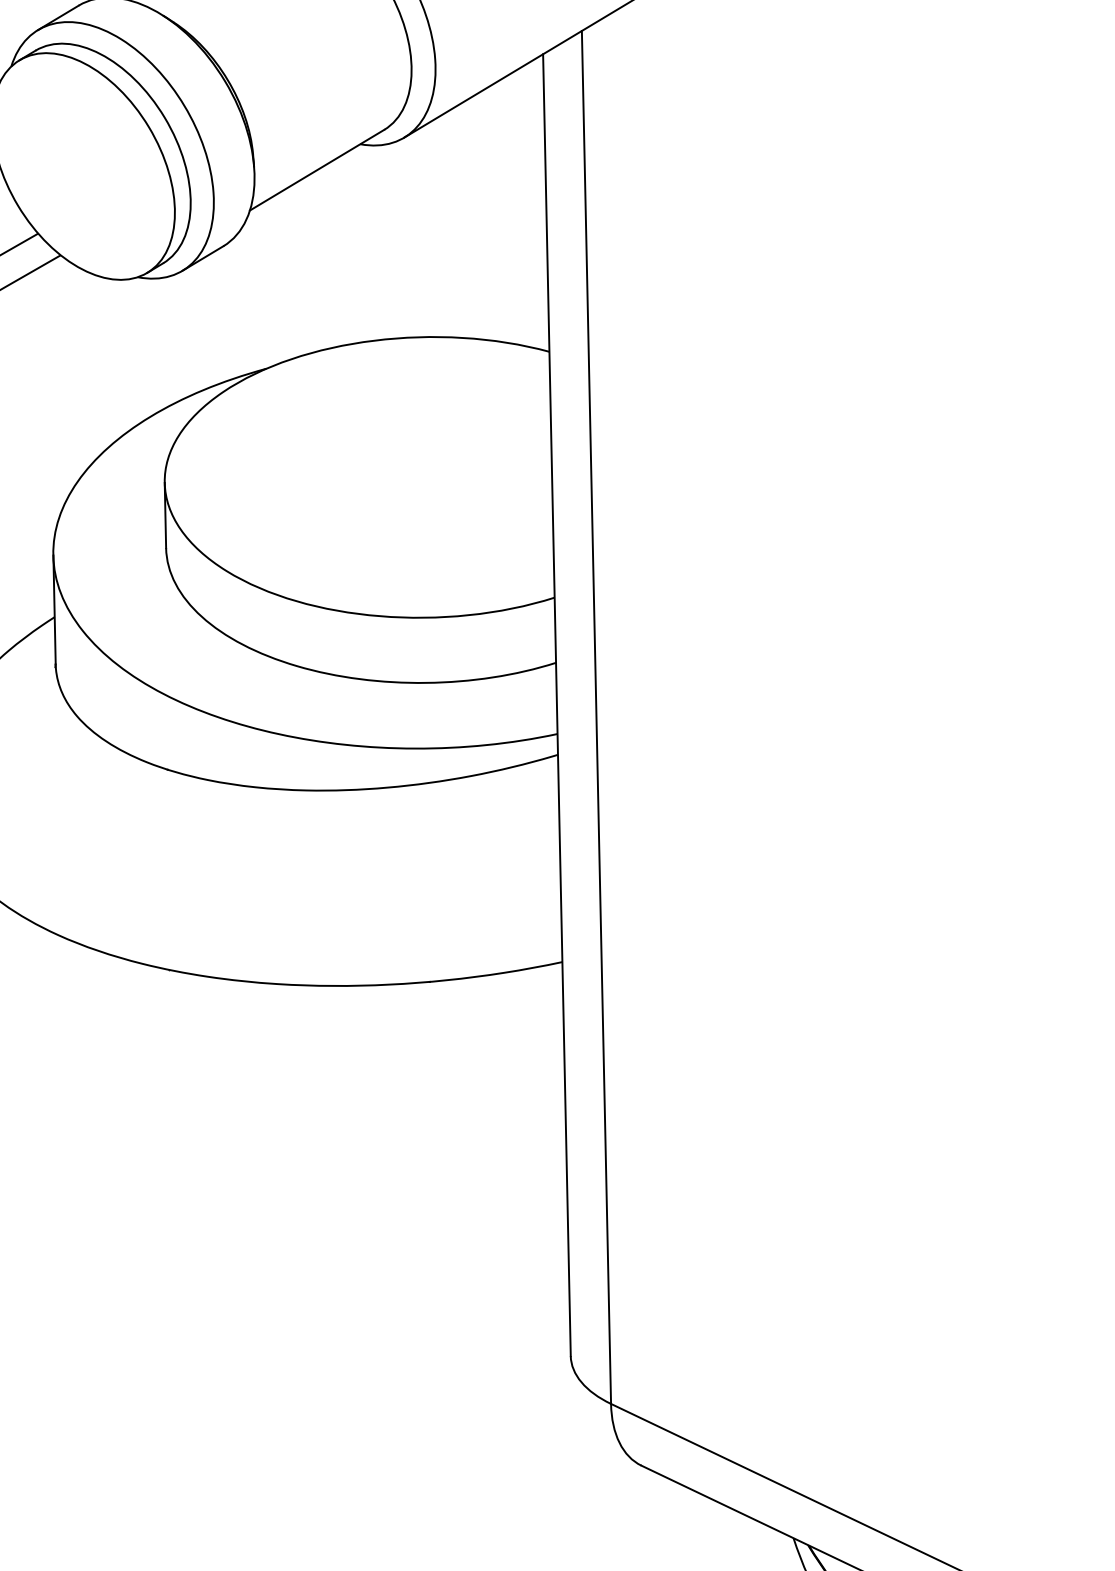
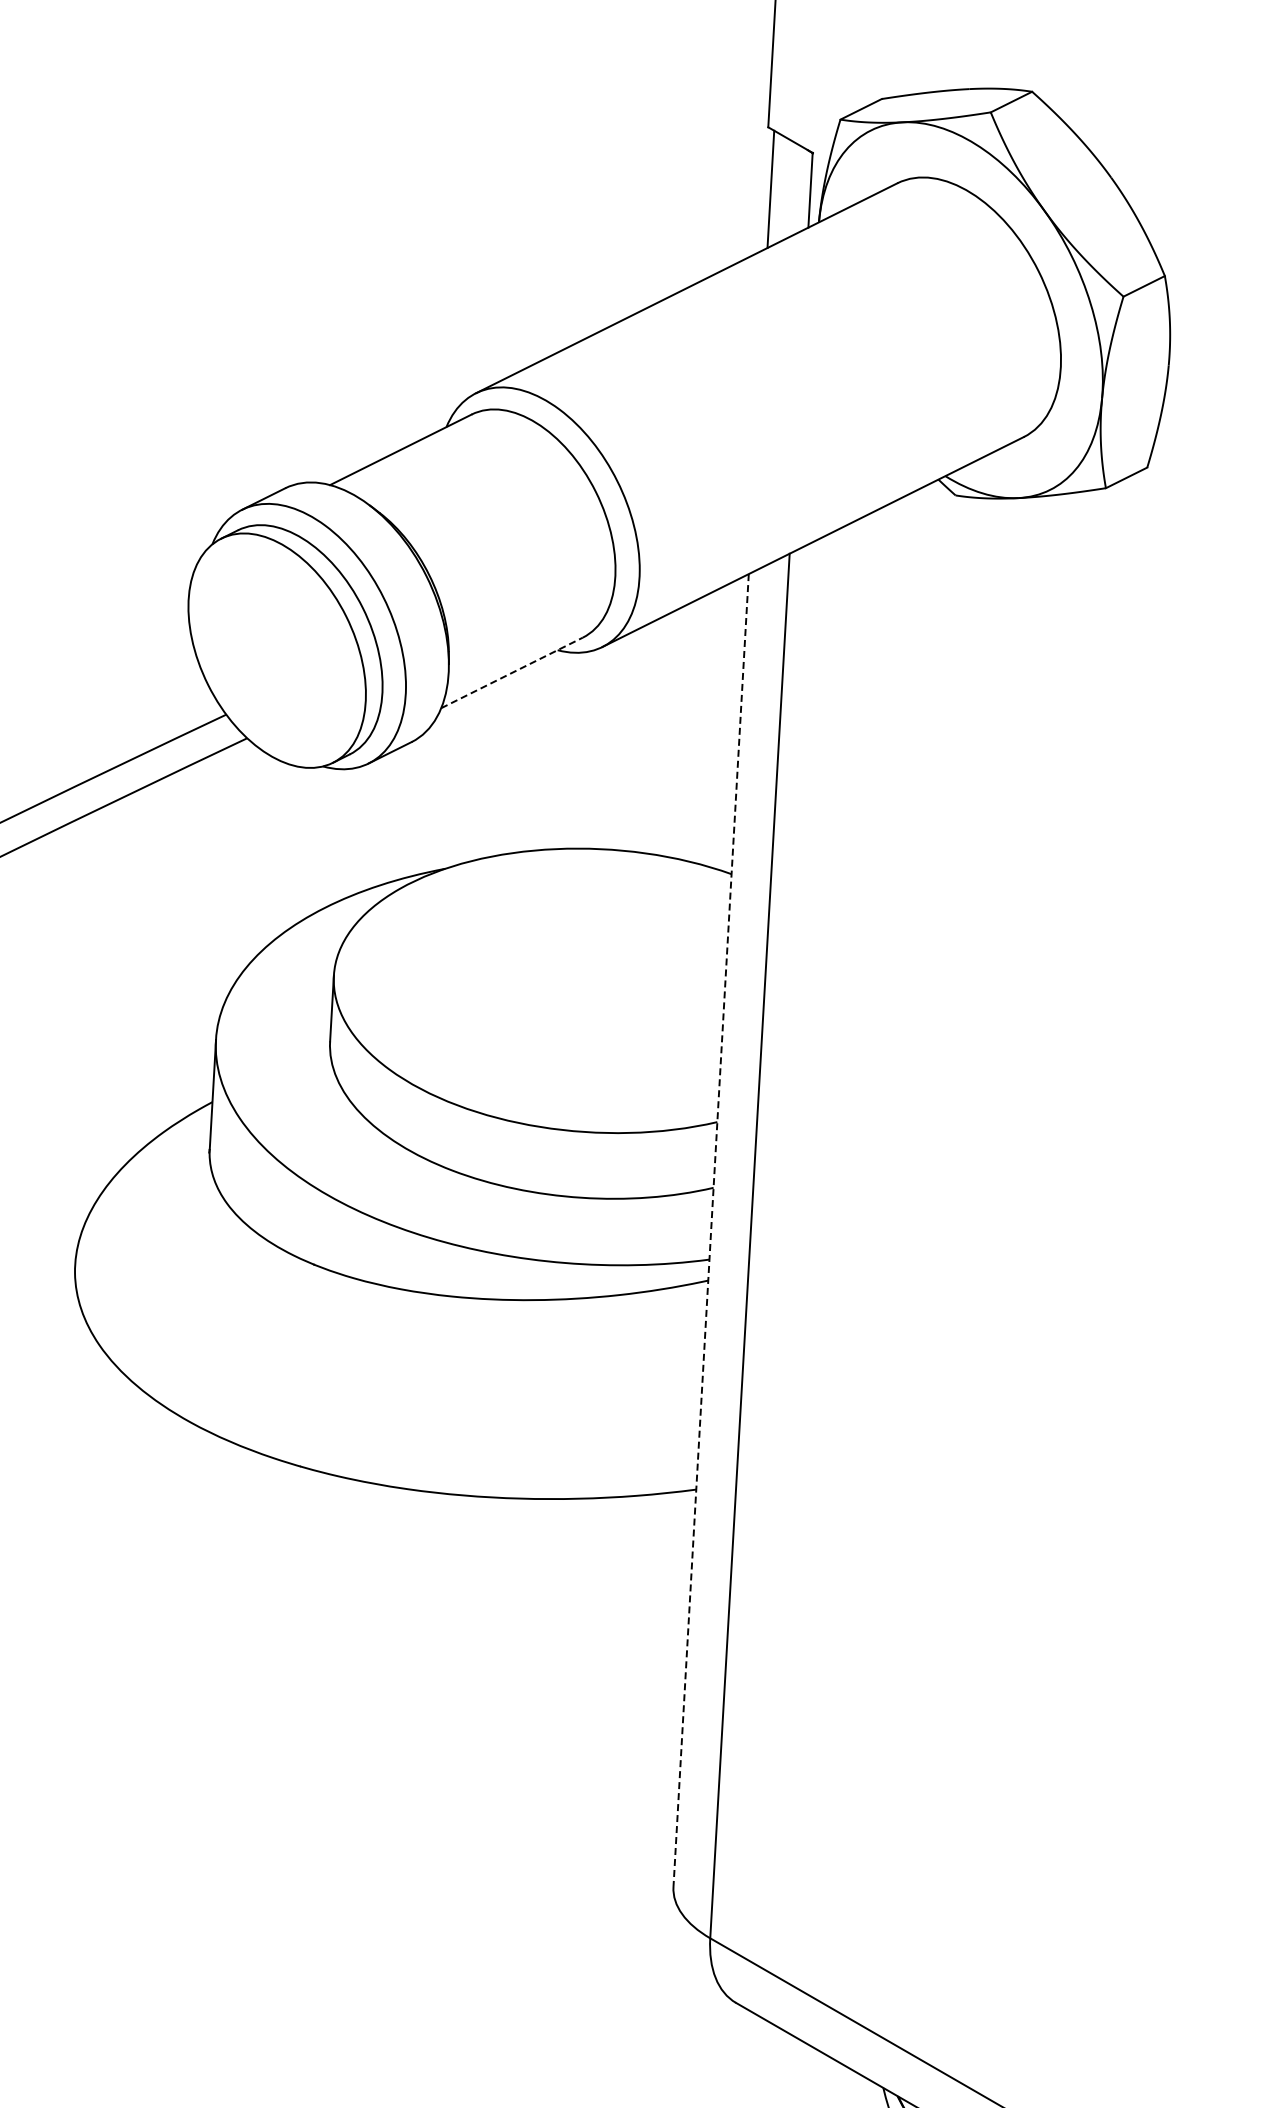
line: (317, 169) -> (512, 672), solid -> dashed
line: (557, 705) -> (711, 1230), solid -> dashed

